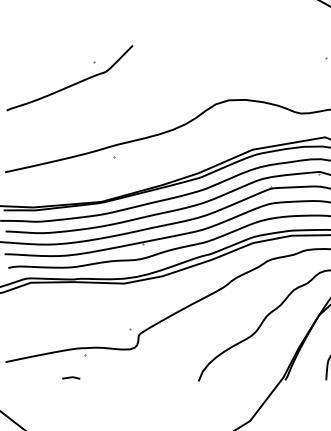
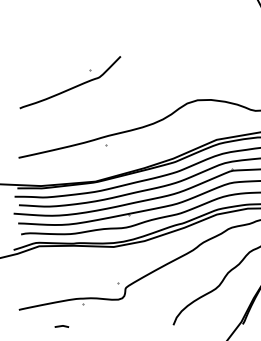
line: (71, 377) -> (62, 326), moved

